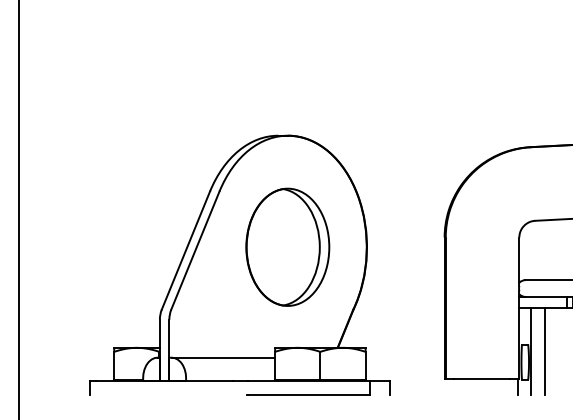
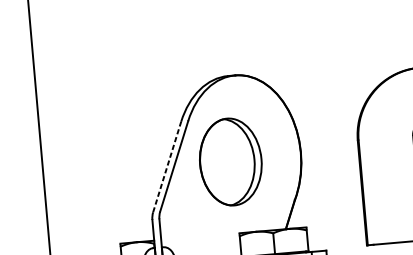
part: (287, 246) -> (230, 161), moved
line: (185, 250) -> (166, 167), solid -> dashed
line: (223, 357) -> (201, 243), removed

